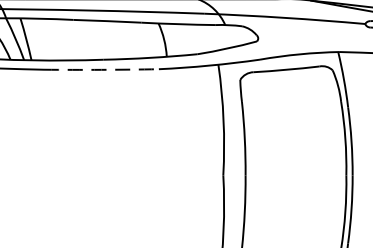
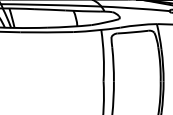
arc: (102, 70) -> (47, 32), dashed -> solid

